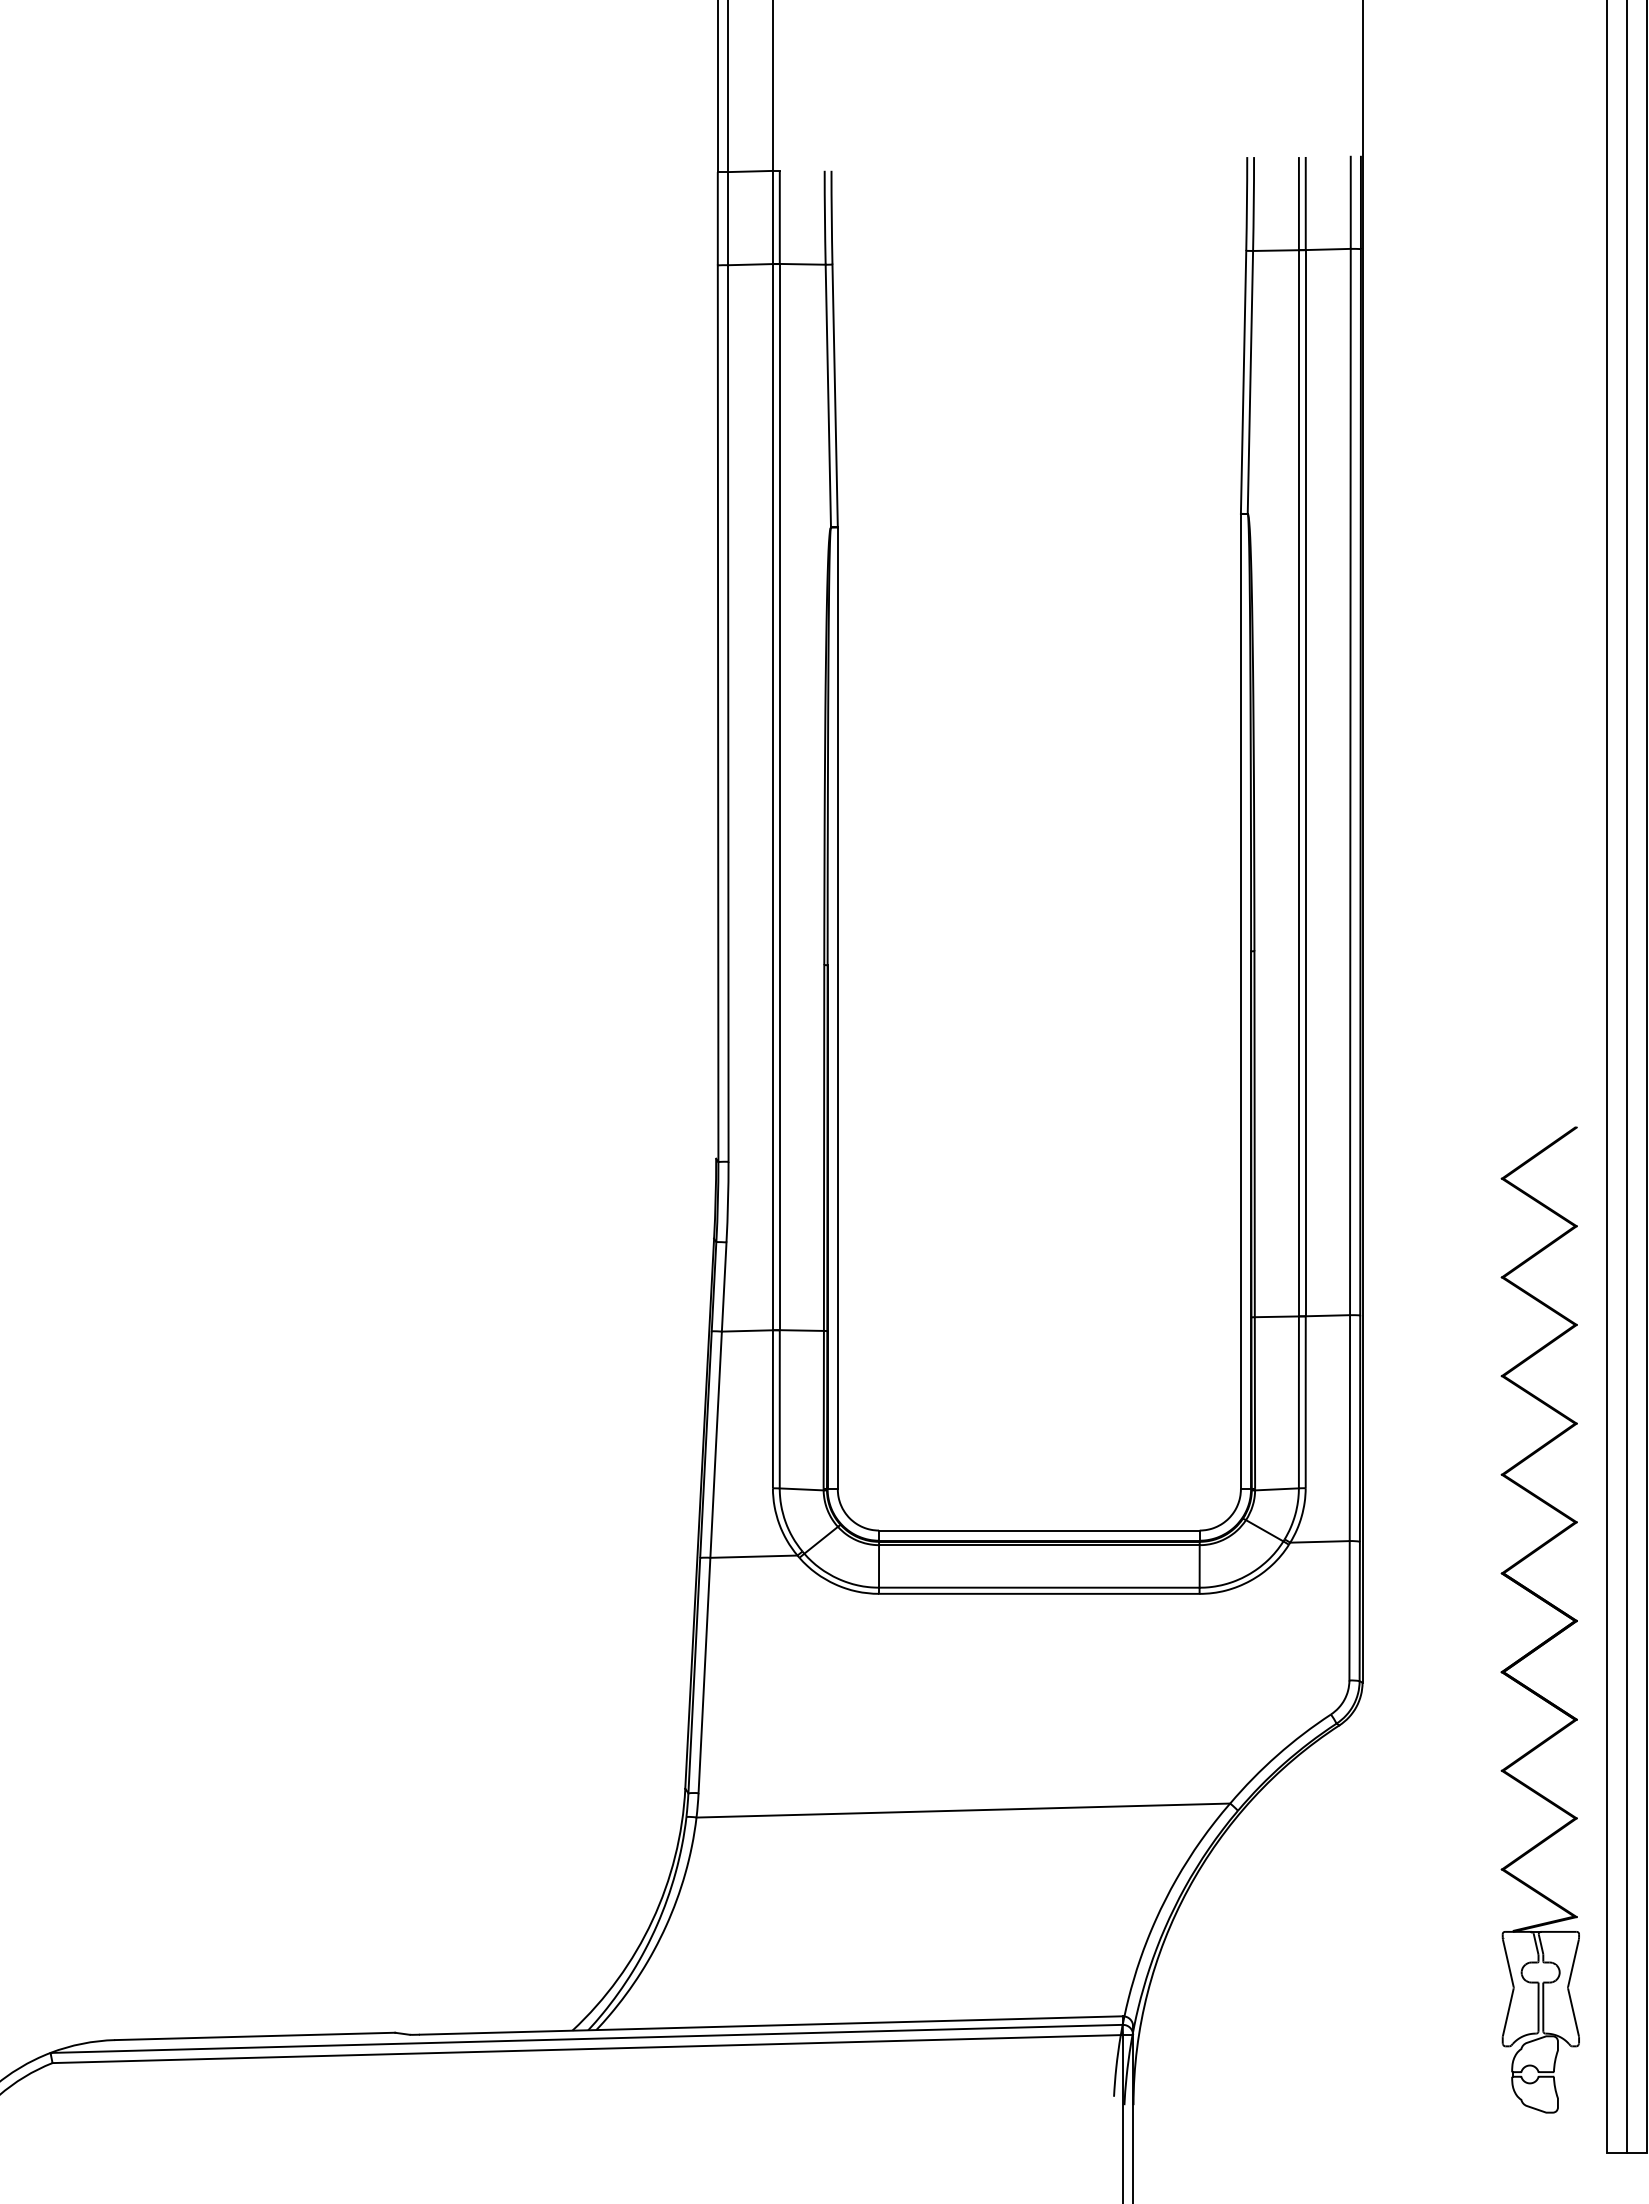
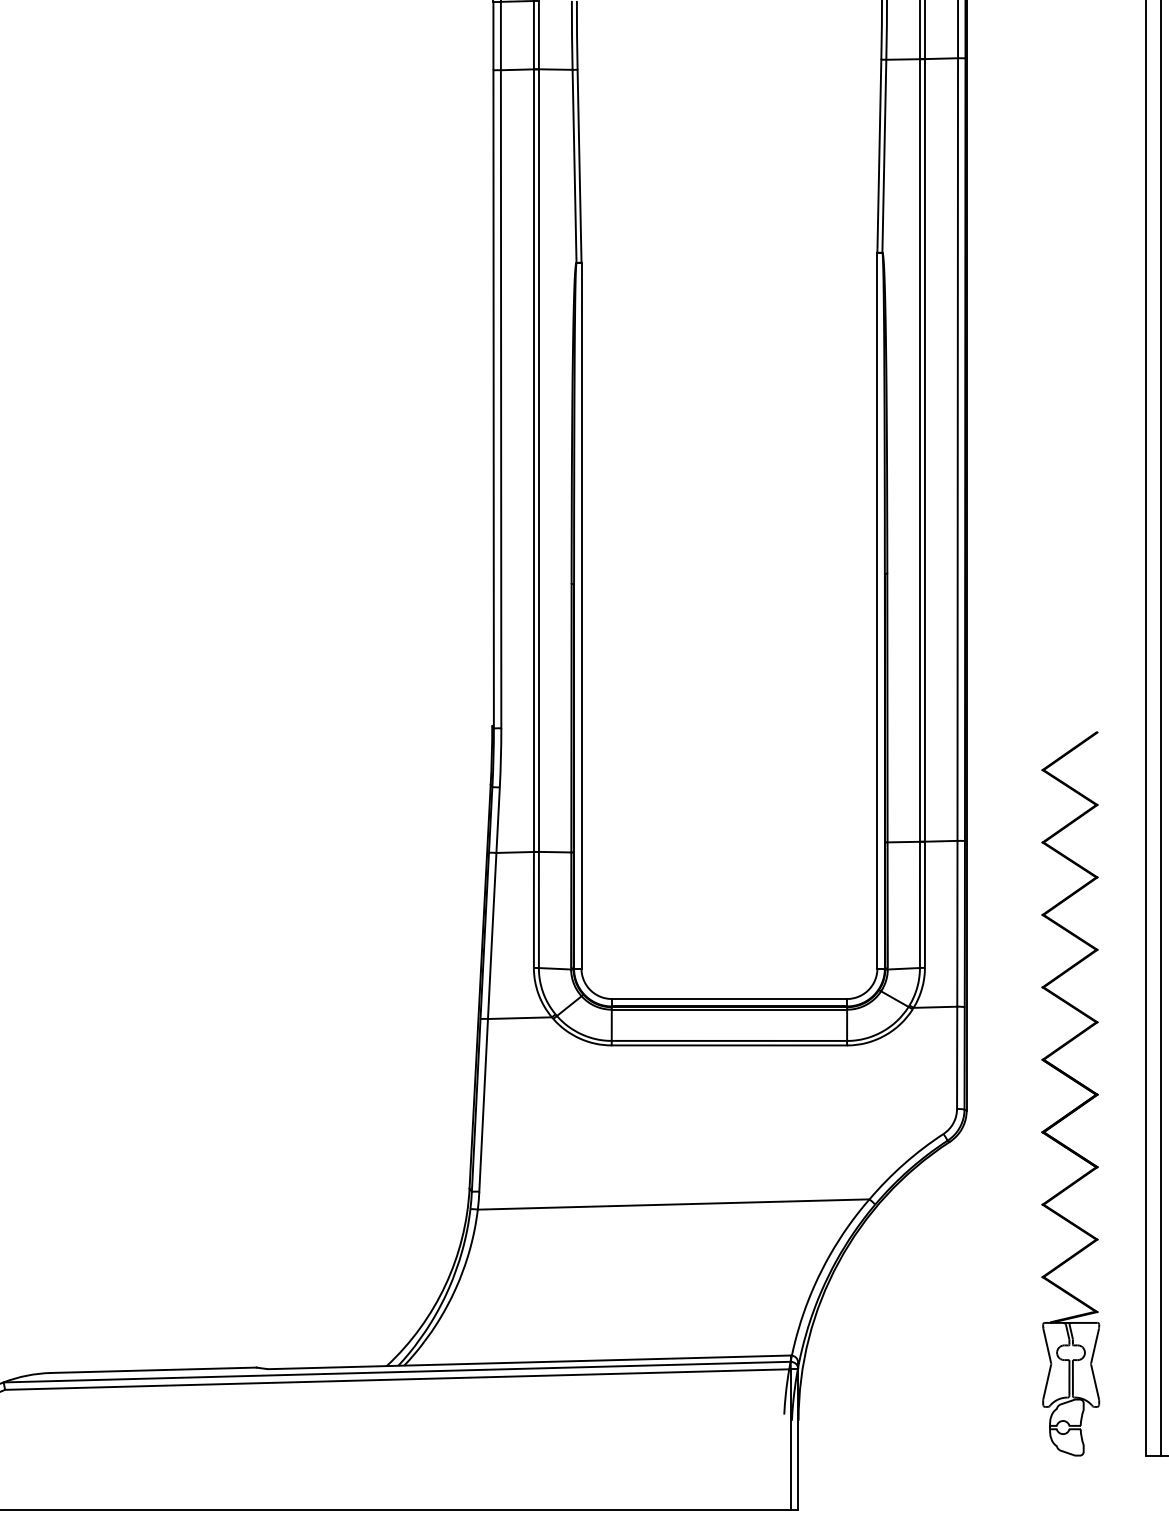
part: (1547, 1604) -> (1076, 1082), moved

